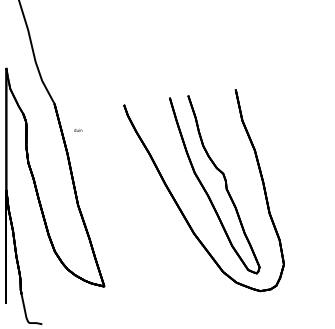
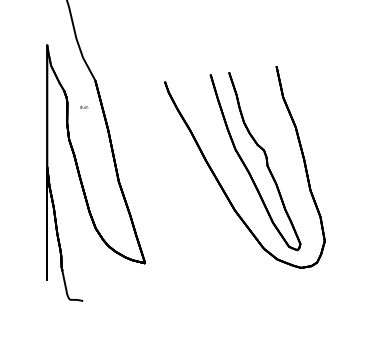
text: (78, 129) -> (84, 106), moved

